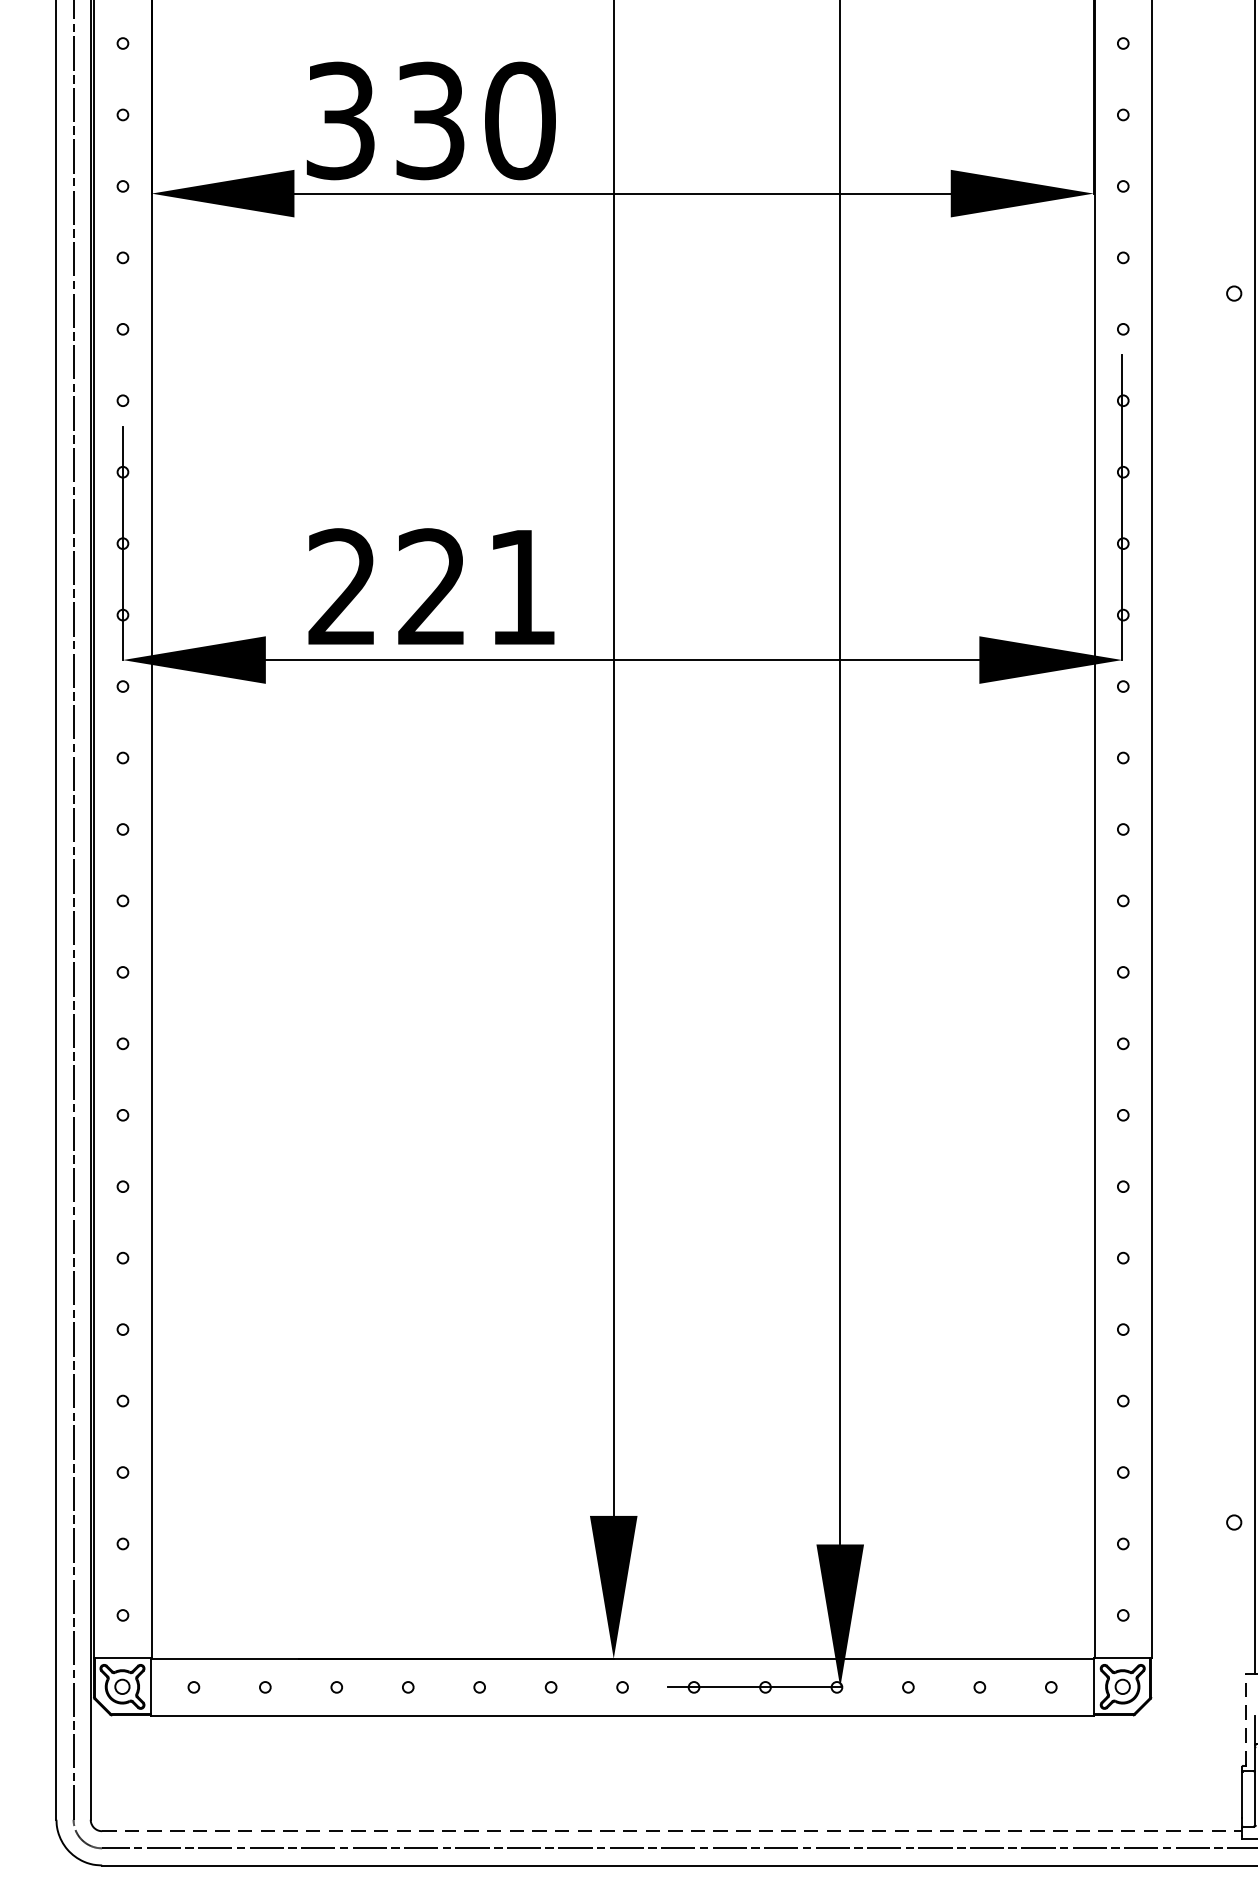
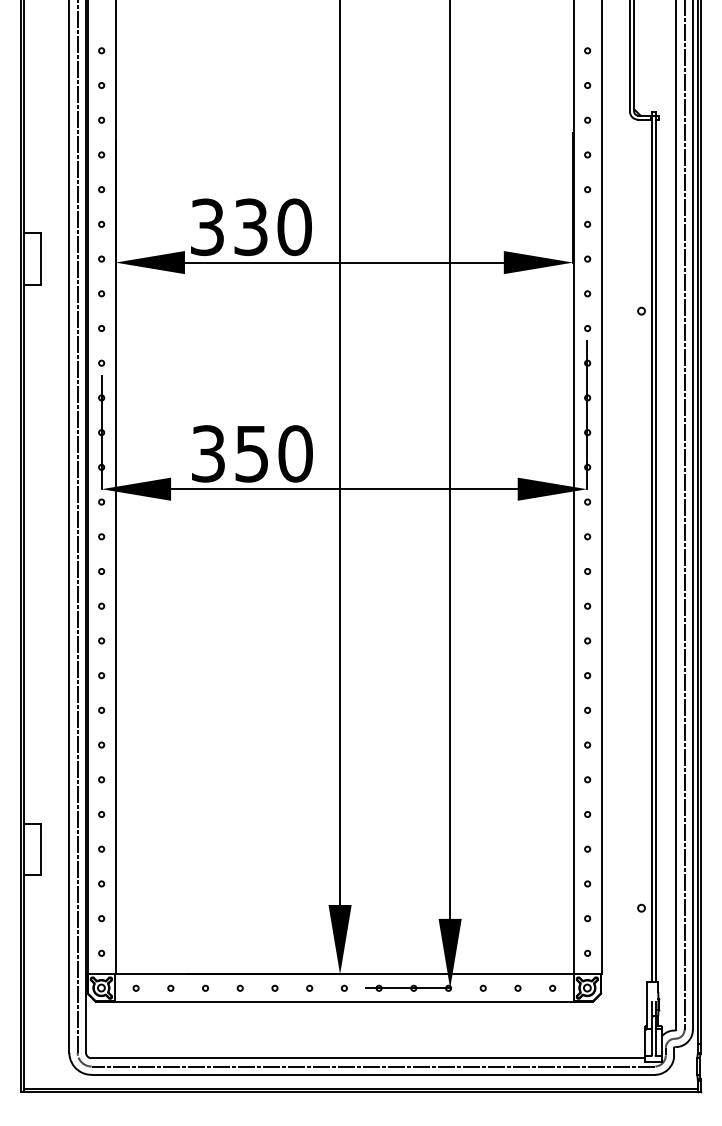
text: (431, 586) -> (251, 453), 221 -> 350
line: (1246, 1718) -> (647, 1003), dashed -> solid
line: (672, 1831) -> (368, 1058), dashed -> solid

